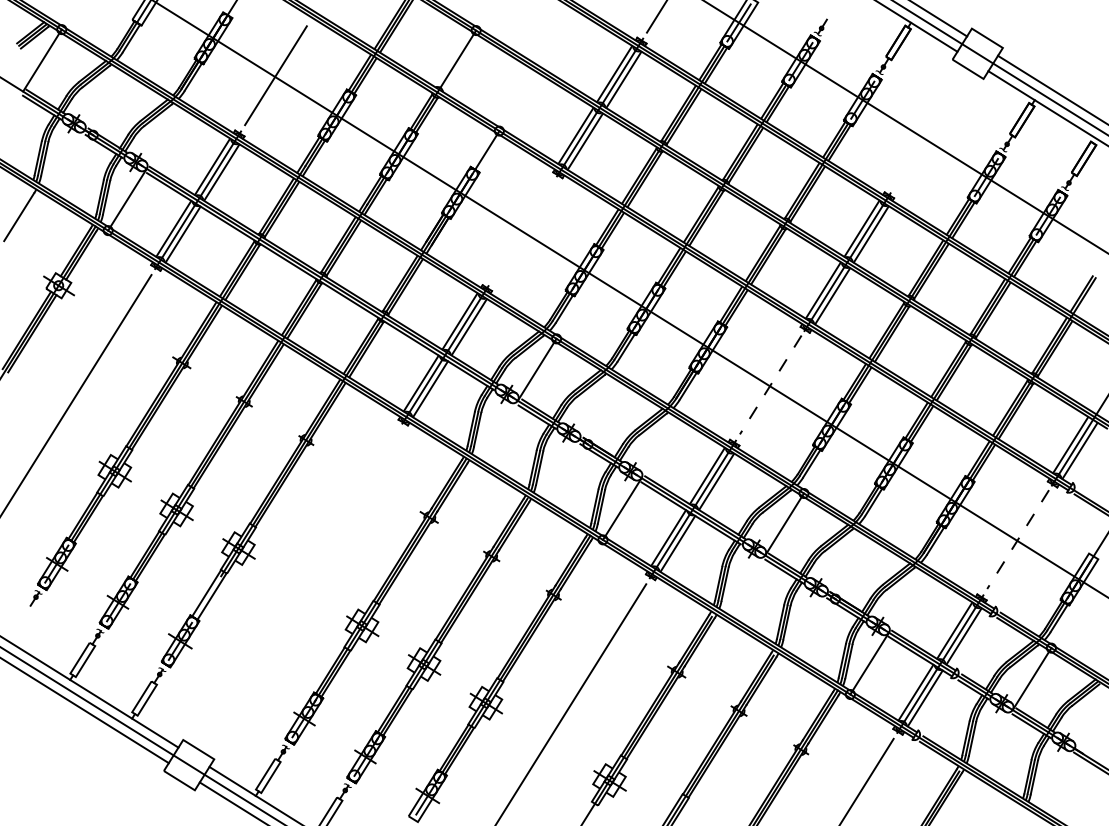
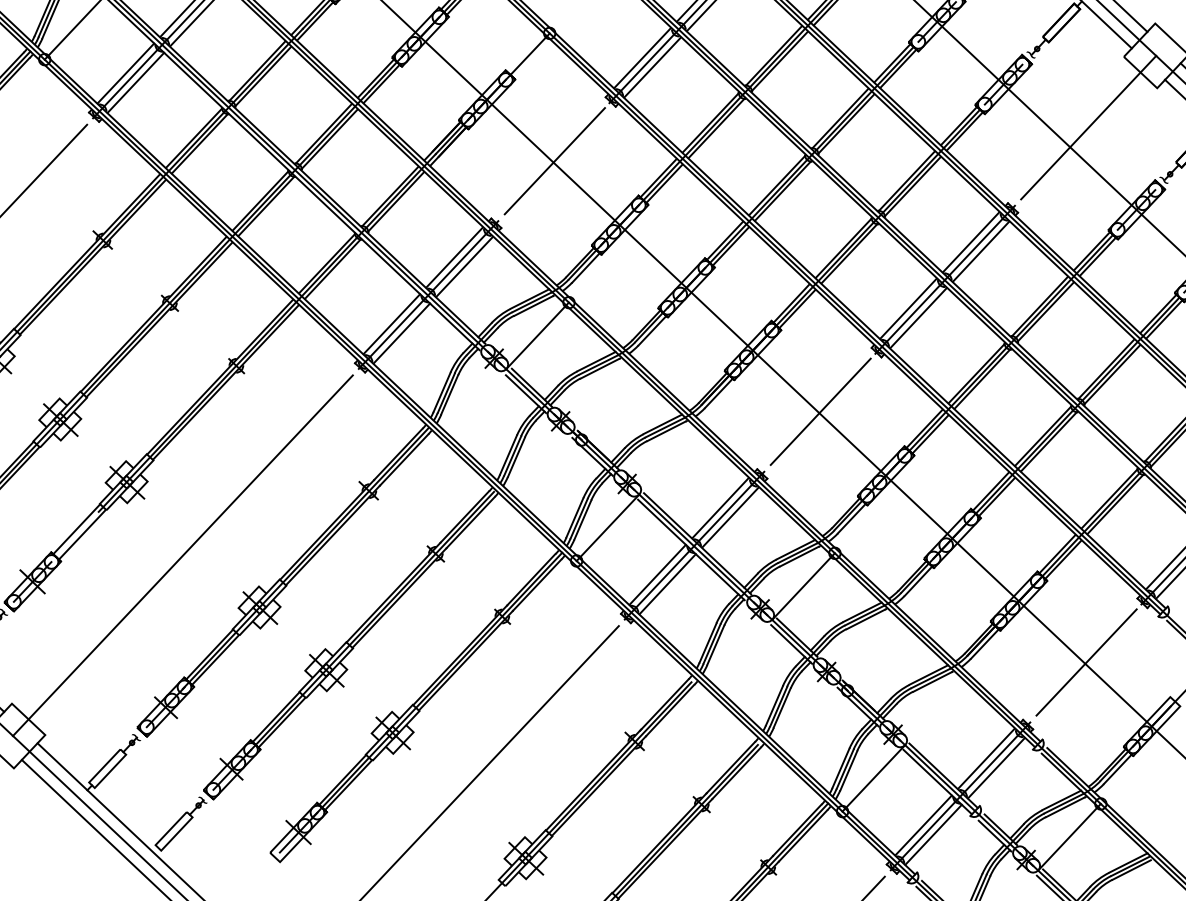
line: (935, 120) -> (1088, 127), added
line: (523, 229) -> (555, 160), added
line: (770, 385) -> (820, 412), dashed -> solid
line: (1017, 540) -> (1085, 663), dashed -> solid
line: (293, 597) -> (182, 555), added

